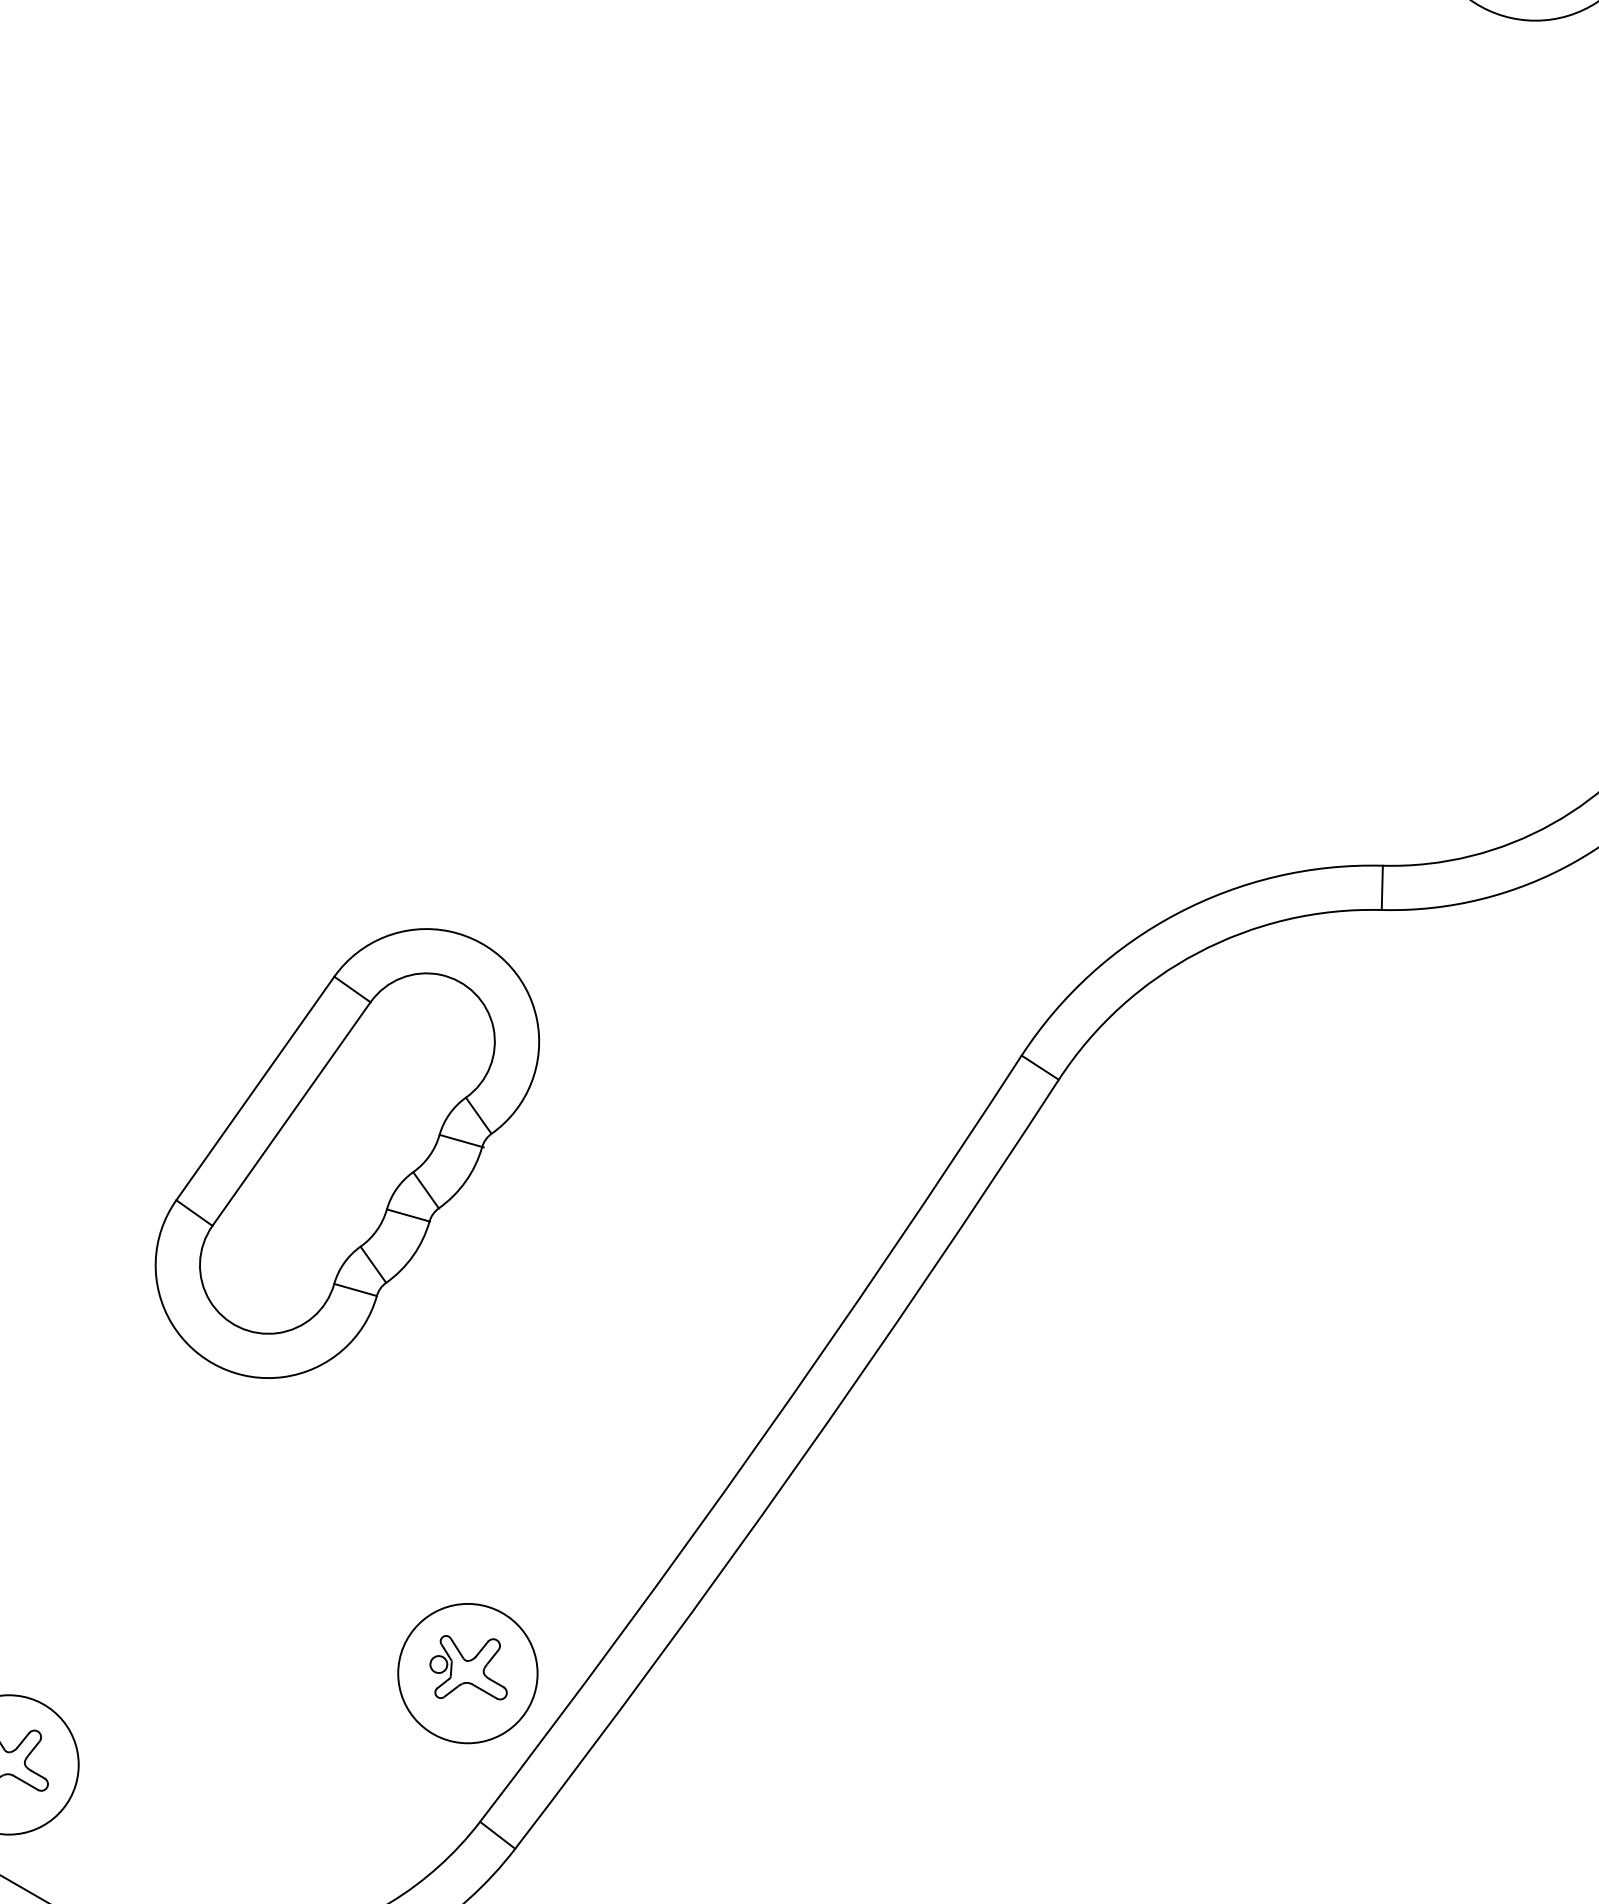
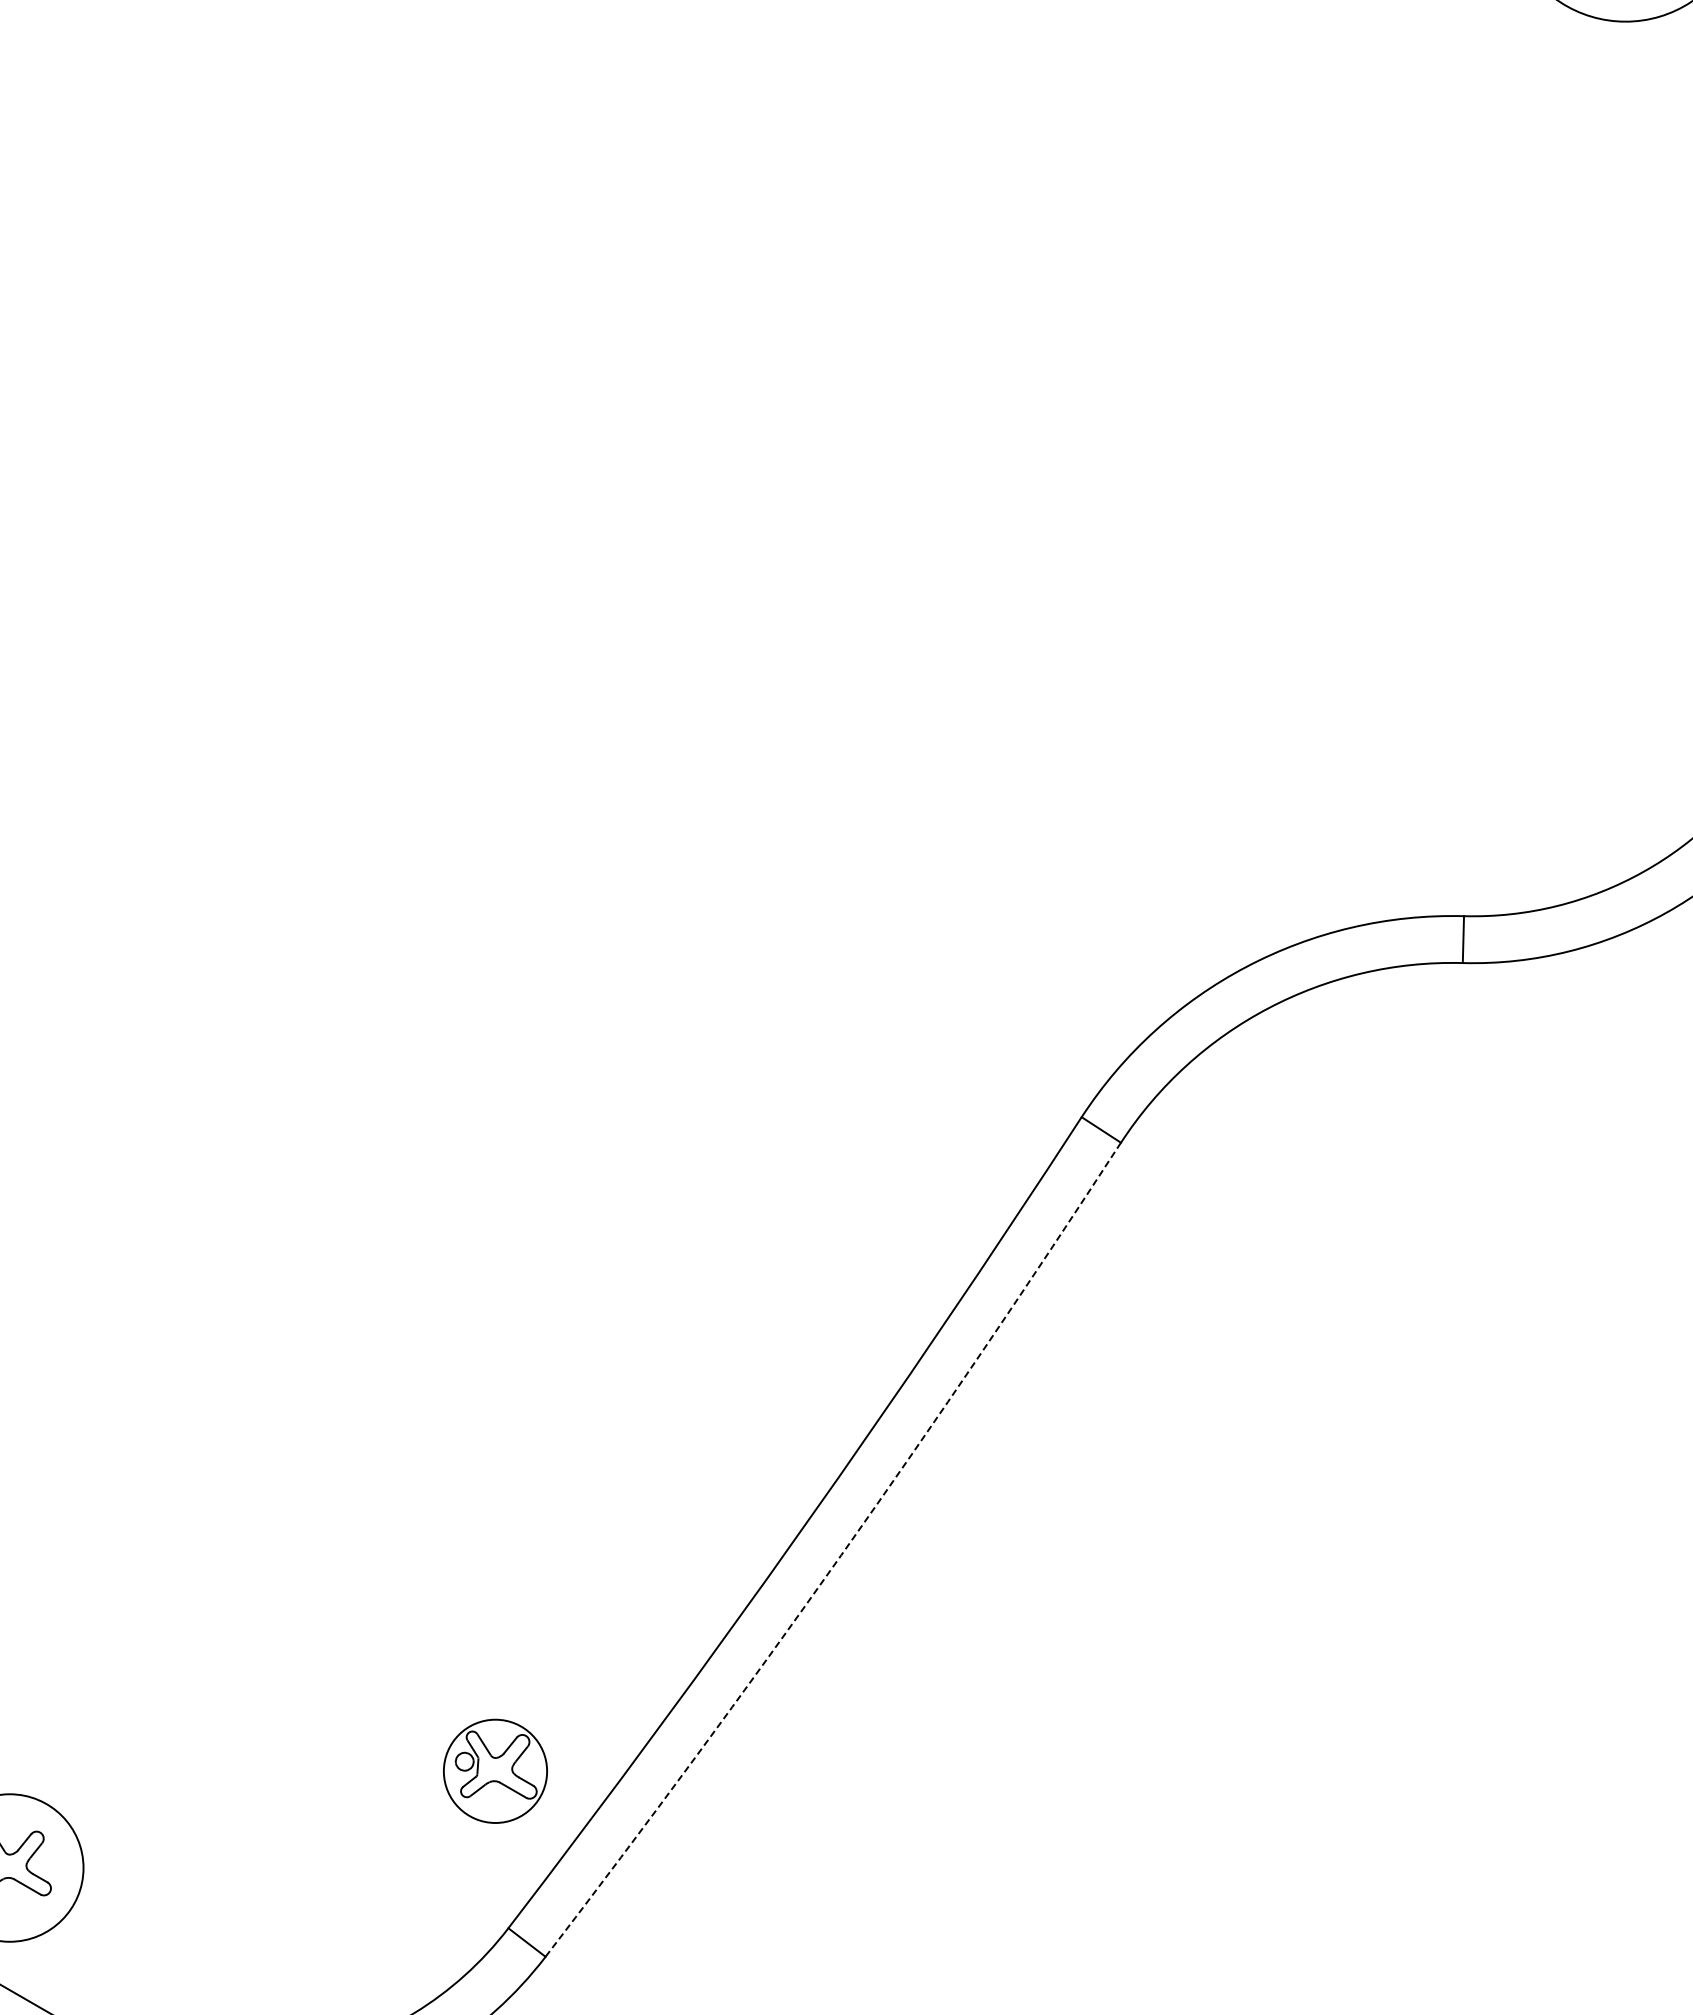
part: (346, 1153) -> (367, 1220), removed
arc: (794, 1469) -> (841, 1555), solid -> dashed
circle: (467, 1673) -> (495, 1771), size x0.7

